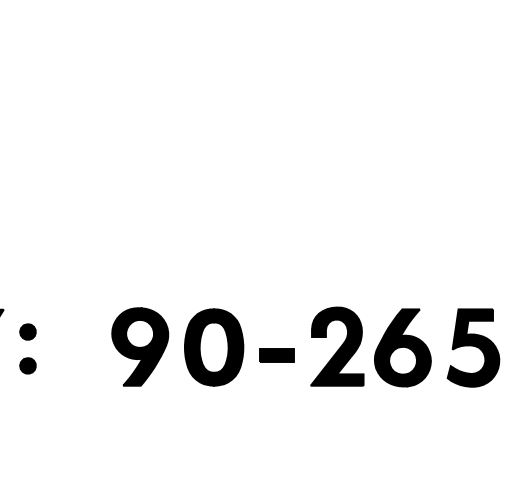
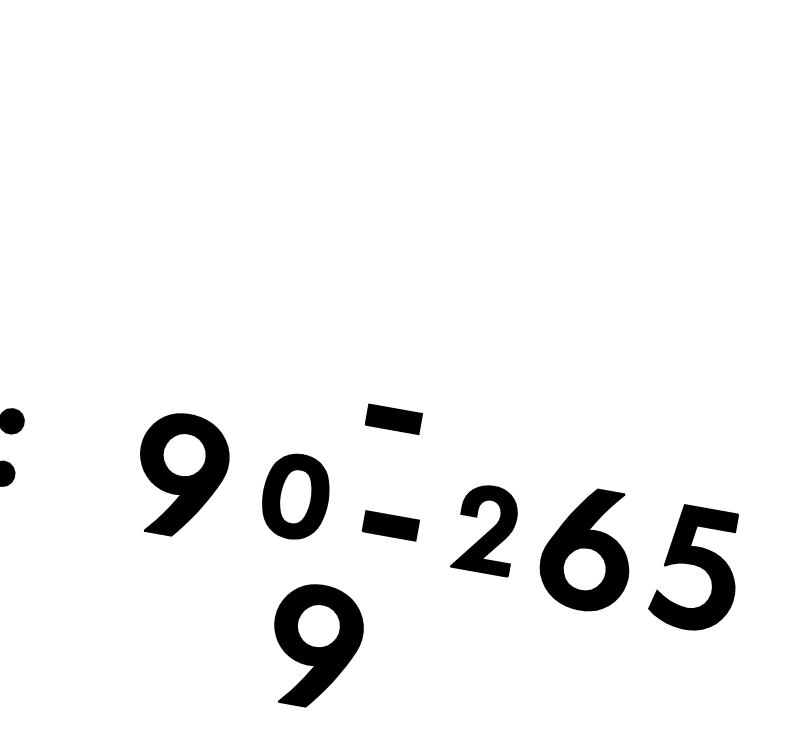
part: (266, 288) -> (393, 419), added
part: (337, 346) -> (487, 529), size x0.7
part: (214, 347) -> (296, 496), size x0.7
part: (243, 438) -> (316, 645), added

